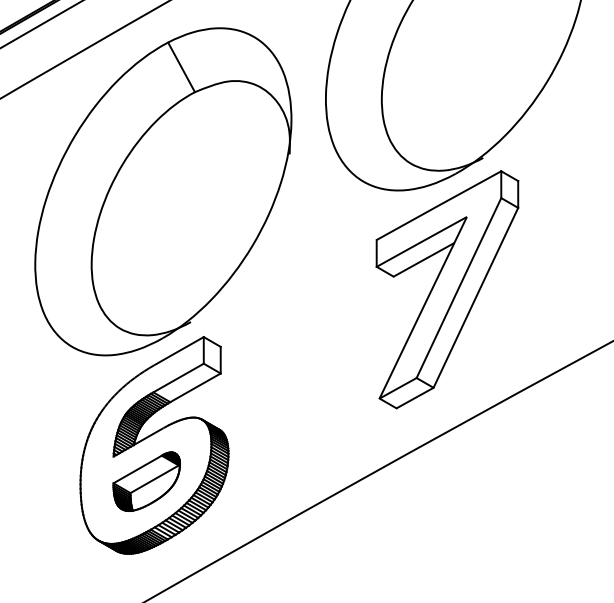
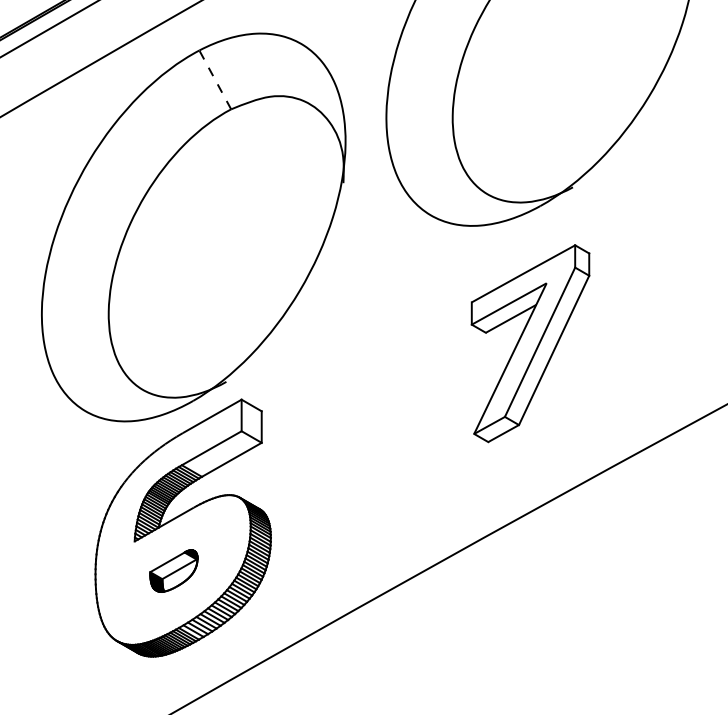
line: (181, 66) -> (215, 78), solid -> dashed
part: (447, 289) -> (530, 343), size x0.7
part: (146, 481) -> (173, 570), size x0.6

